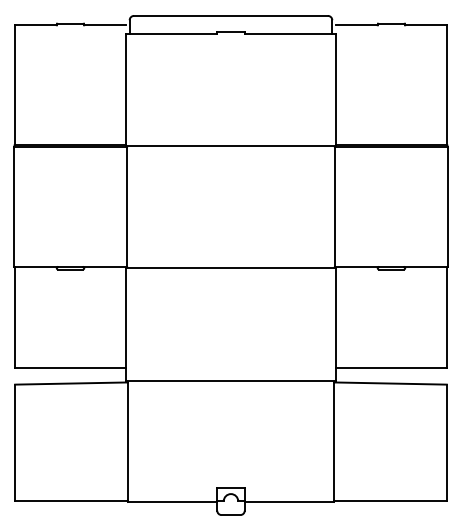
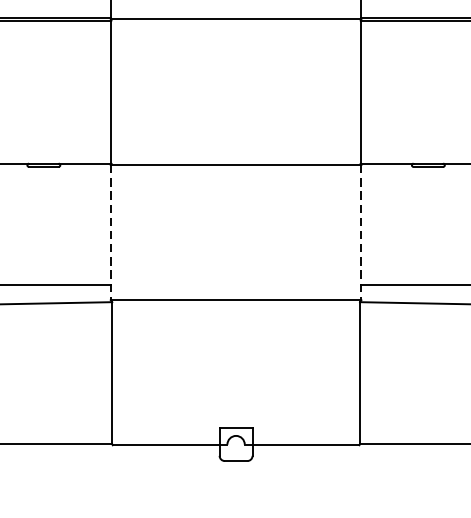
line: (126, 324) -> (110, 232), solid -> dashed
line: (335, 324) -> (361, 232), solid -> dashed

